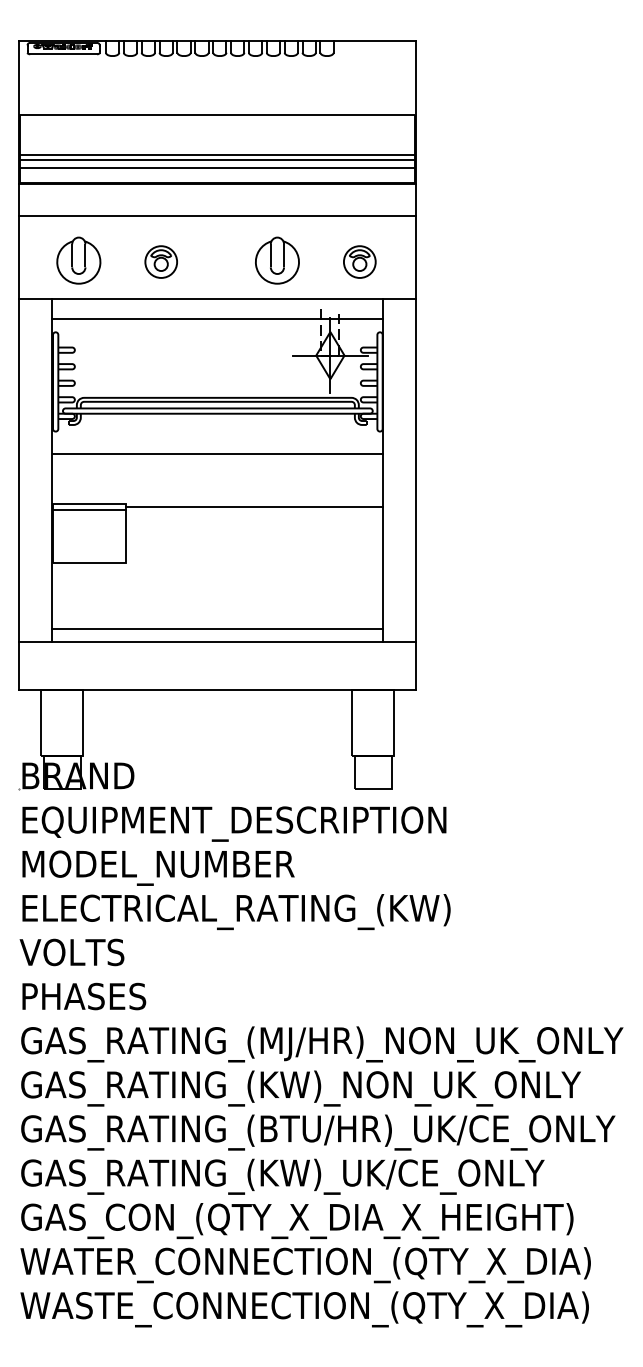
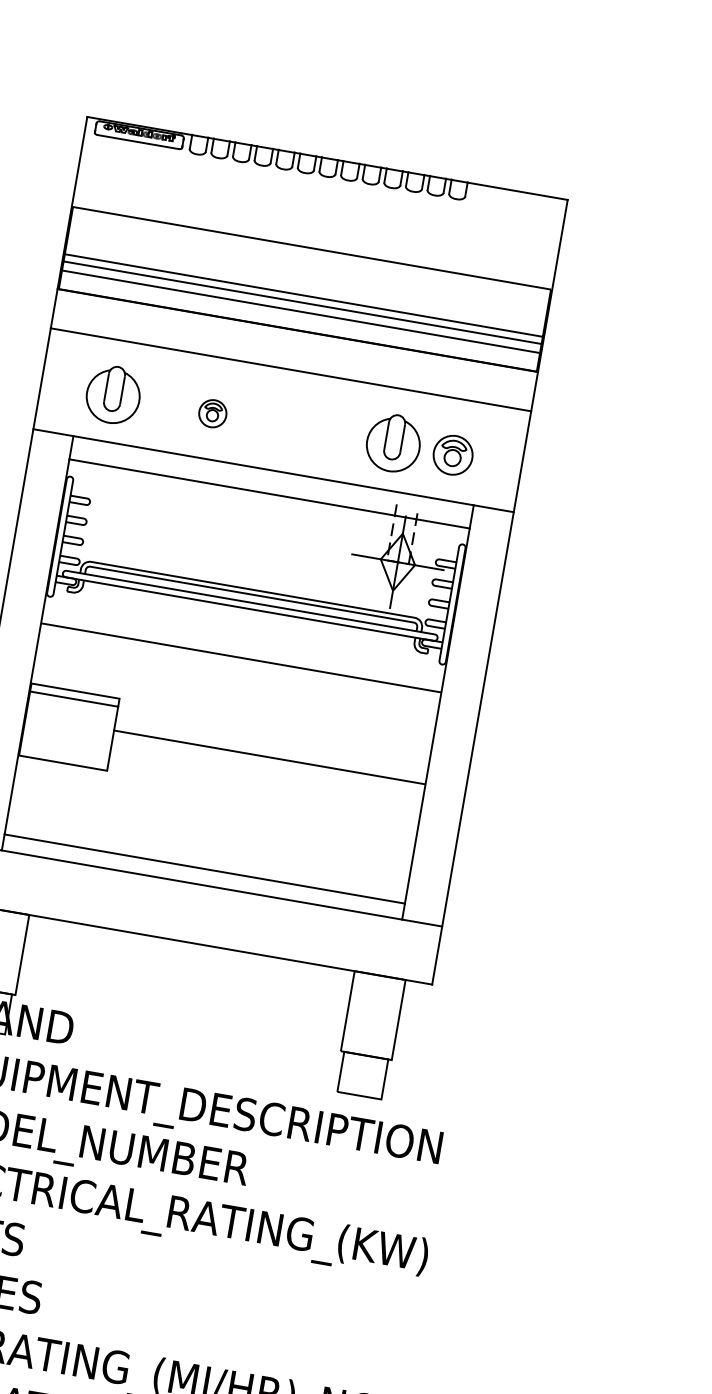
part: (277, 260) -> (393, 443), moved
part: (160, 261) -> (212, 412), size x0.7
line: (253, 507) -> (268, 757), moved

